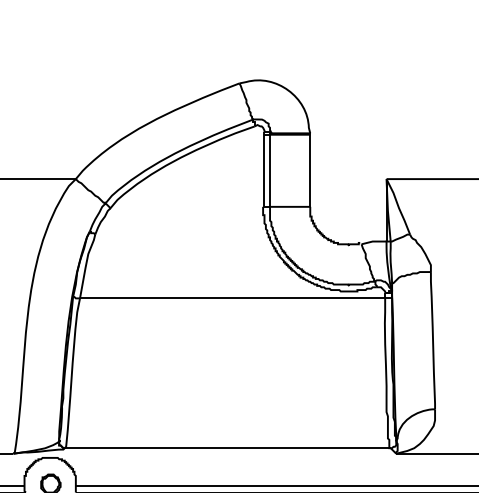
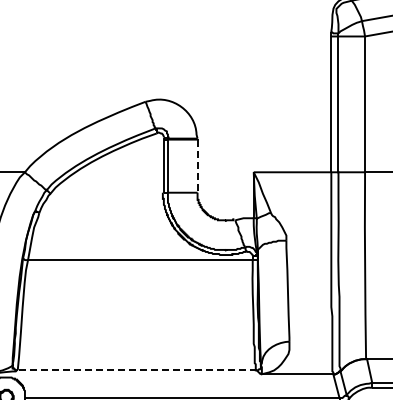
line: (310, 171) -> (197, 166), solid -> dashed
line: (227, 448) -> (136, 370), solid -> dashed

